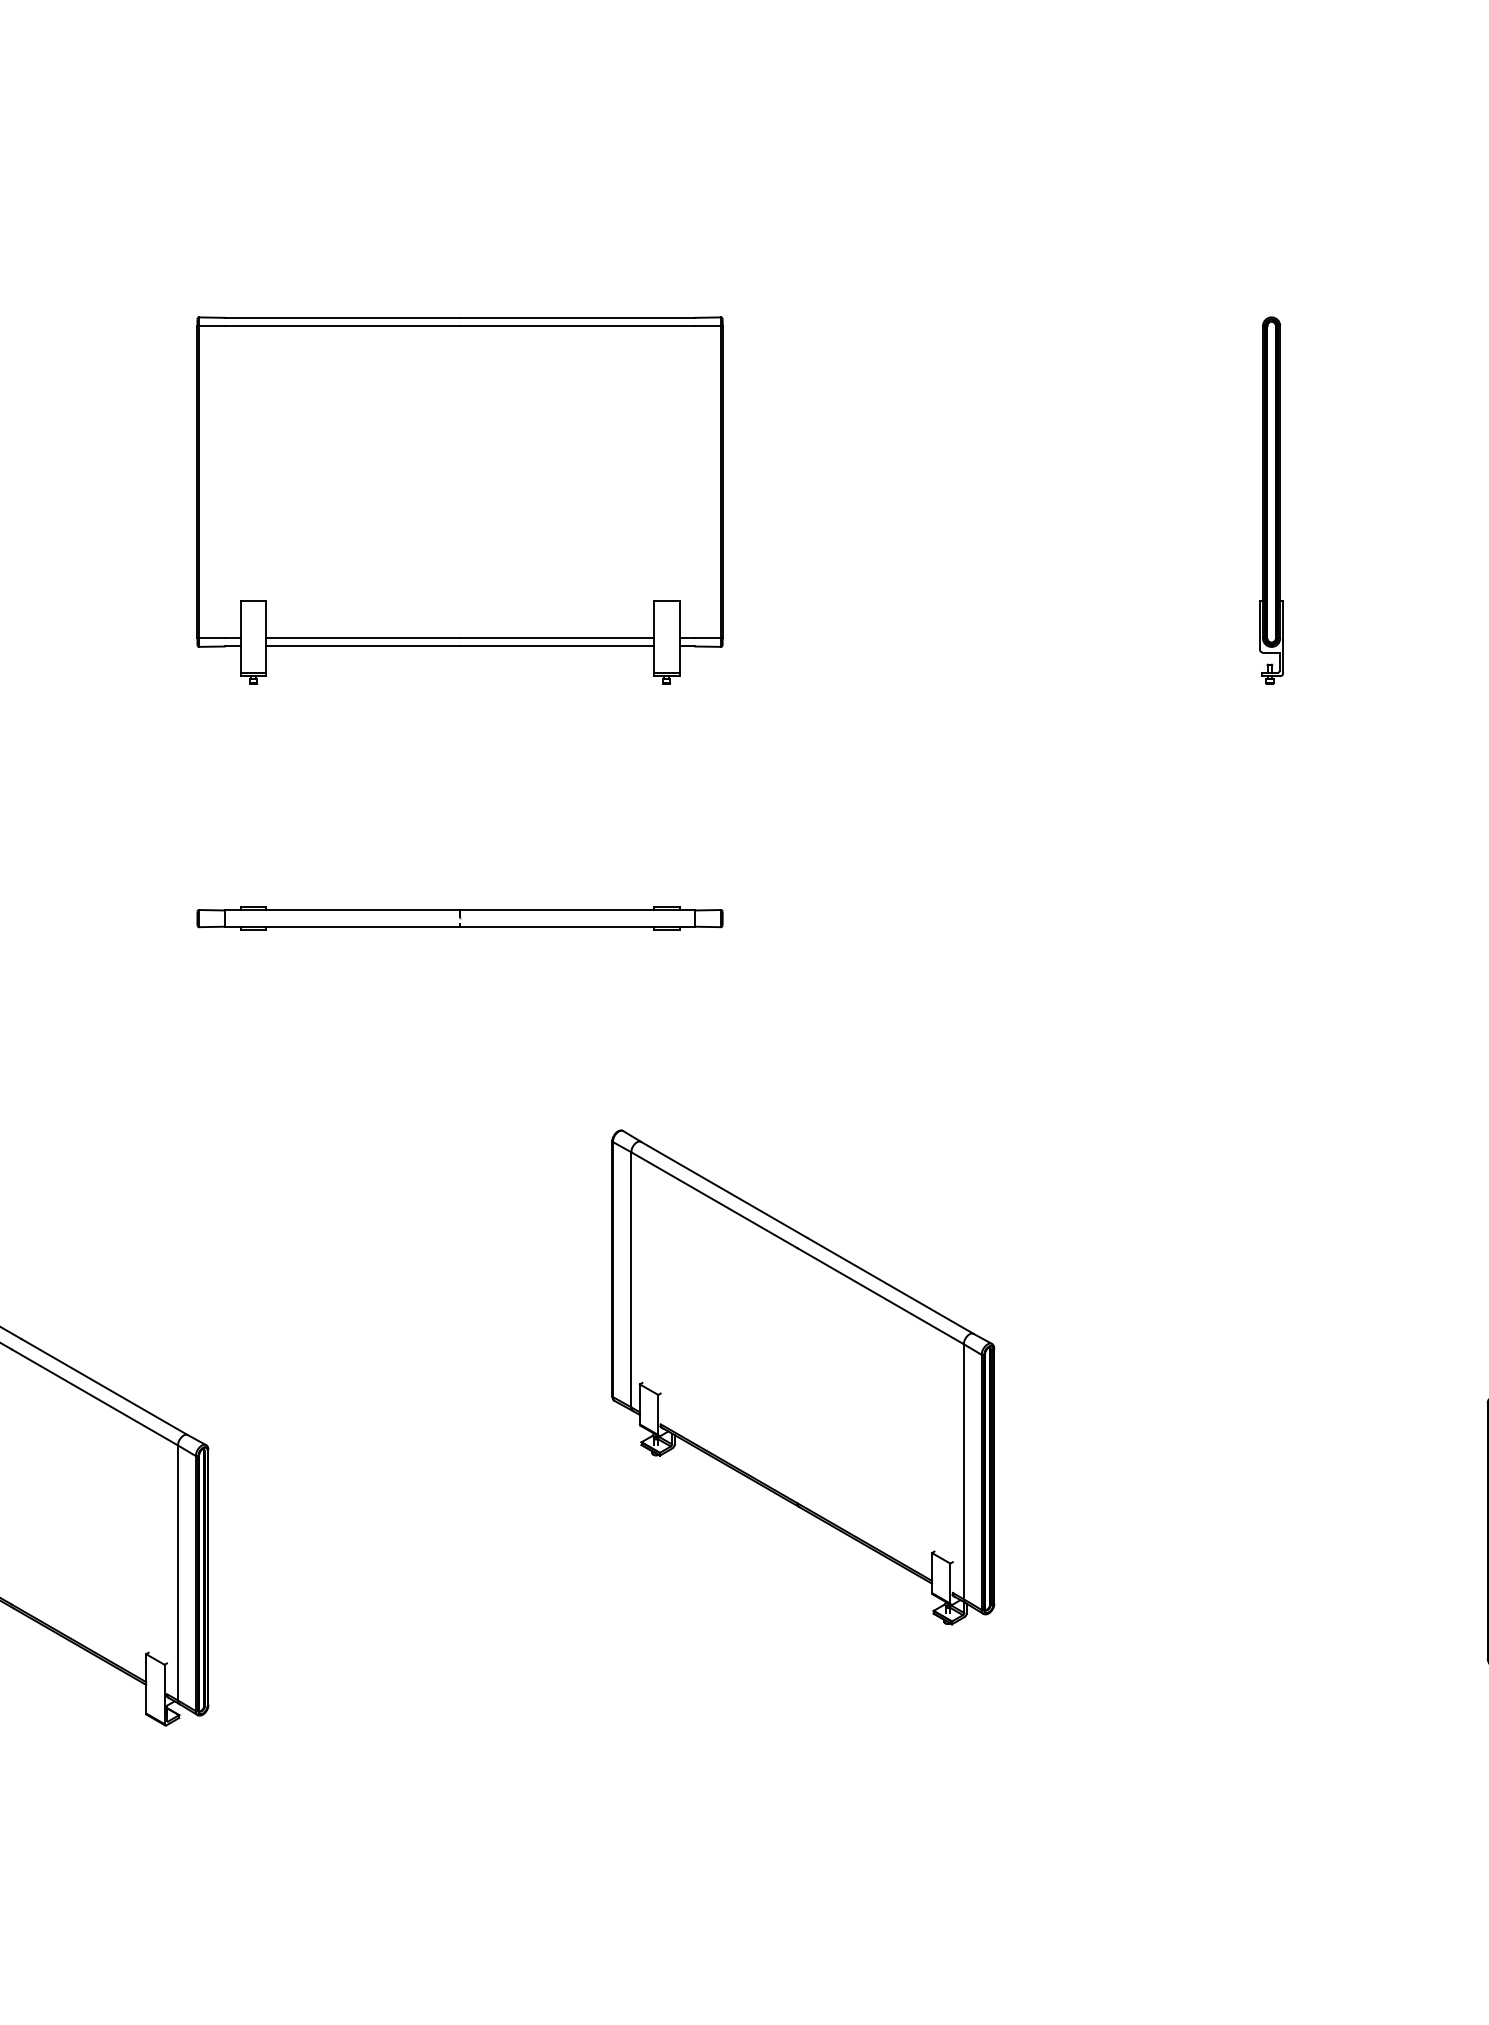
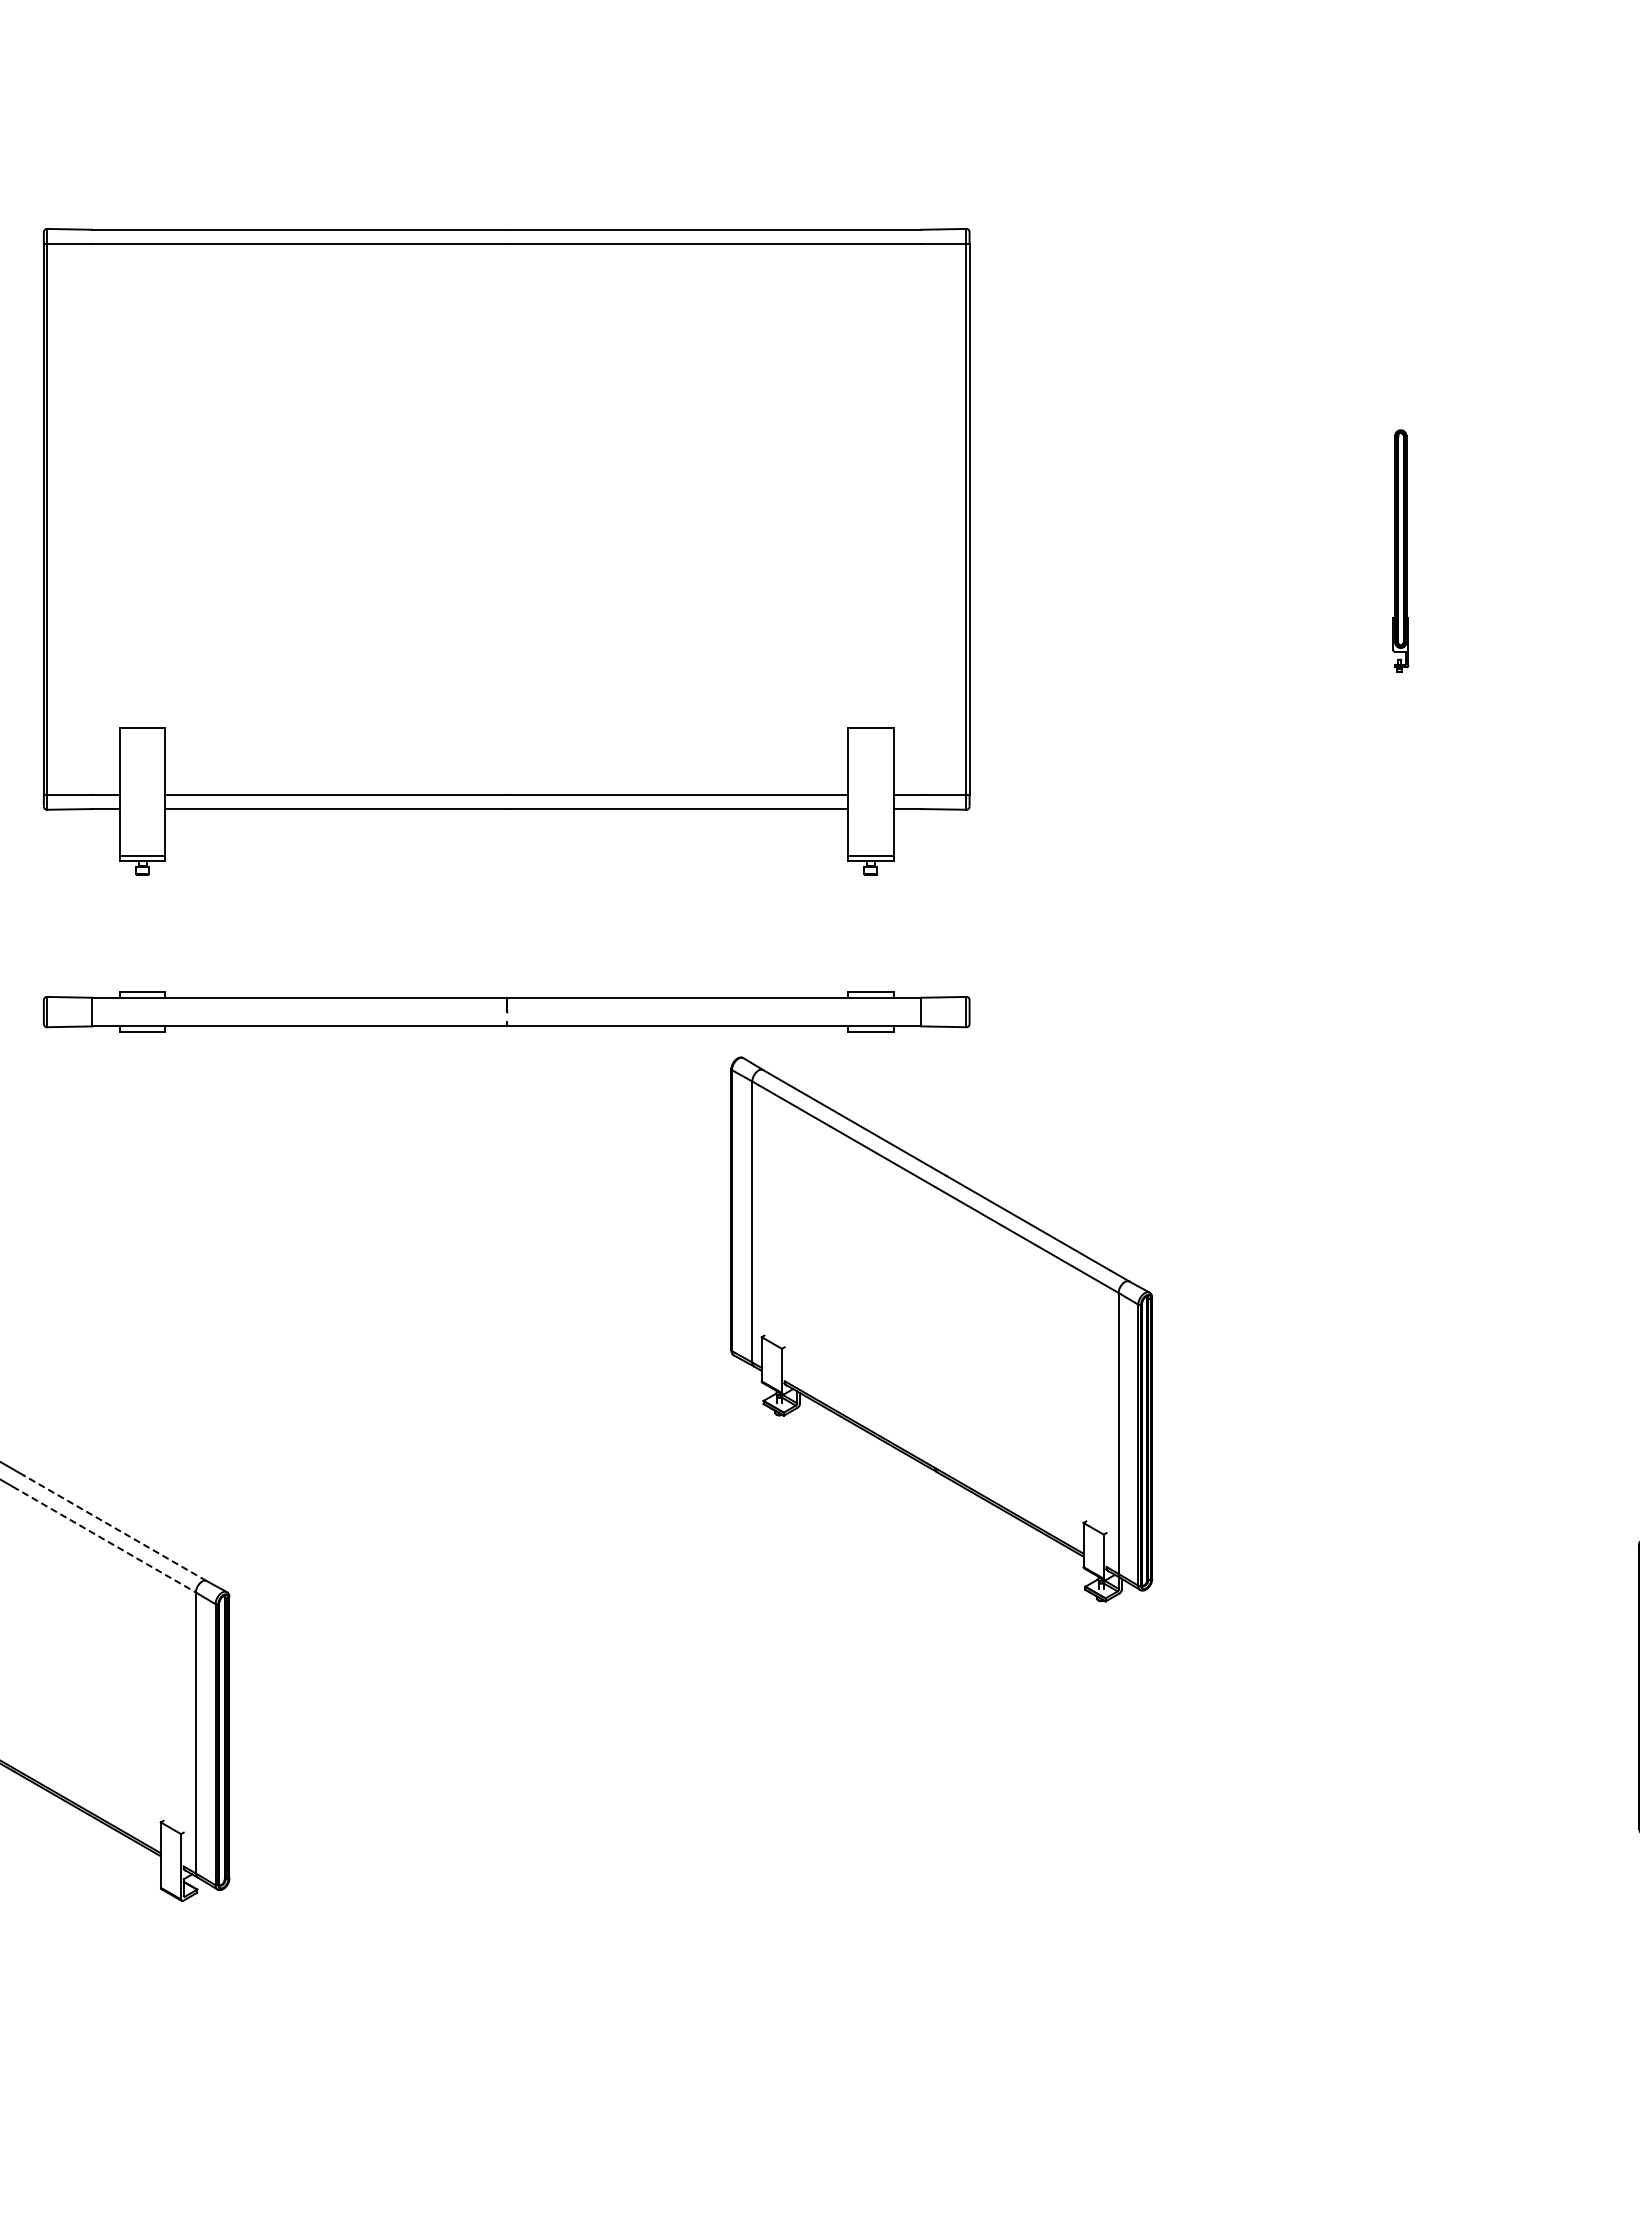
part: (459, 499) -> (506, 550), size x1.6
part: (1271, 499) -> (1400, 550), size x0.6
part: (459, 918) -> (506, 1011), size x1.6
part: (803, 1377) -> (941, 1329), moved
line: (105, 1387) -> (115, 1528), solid -> dashed
line: (95, 1397) -> (104, 1539), solid -> dashed

